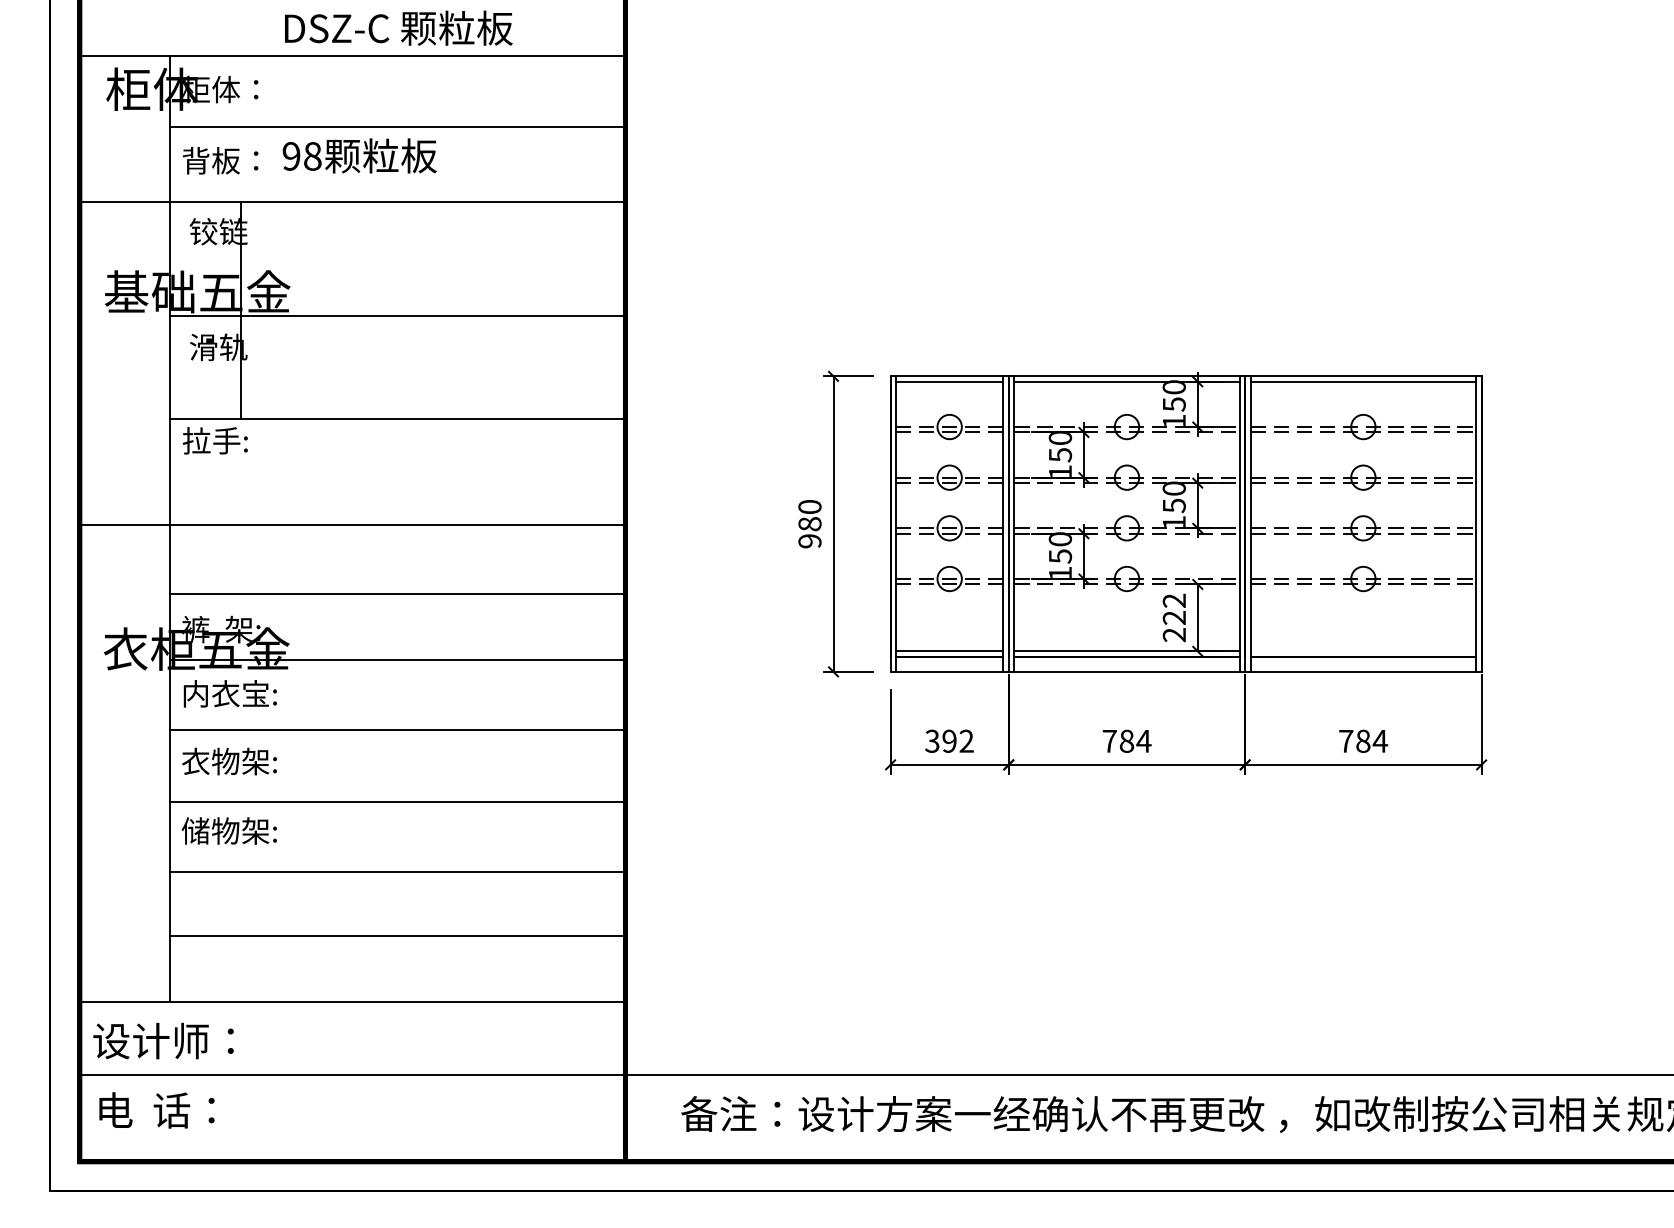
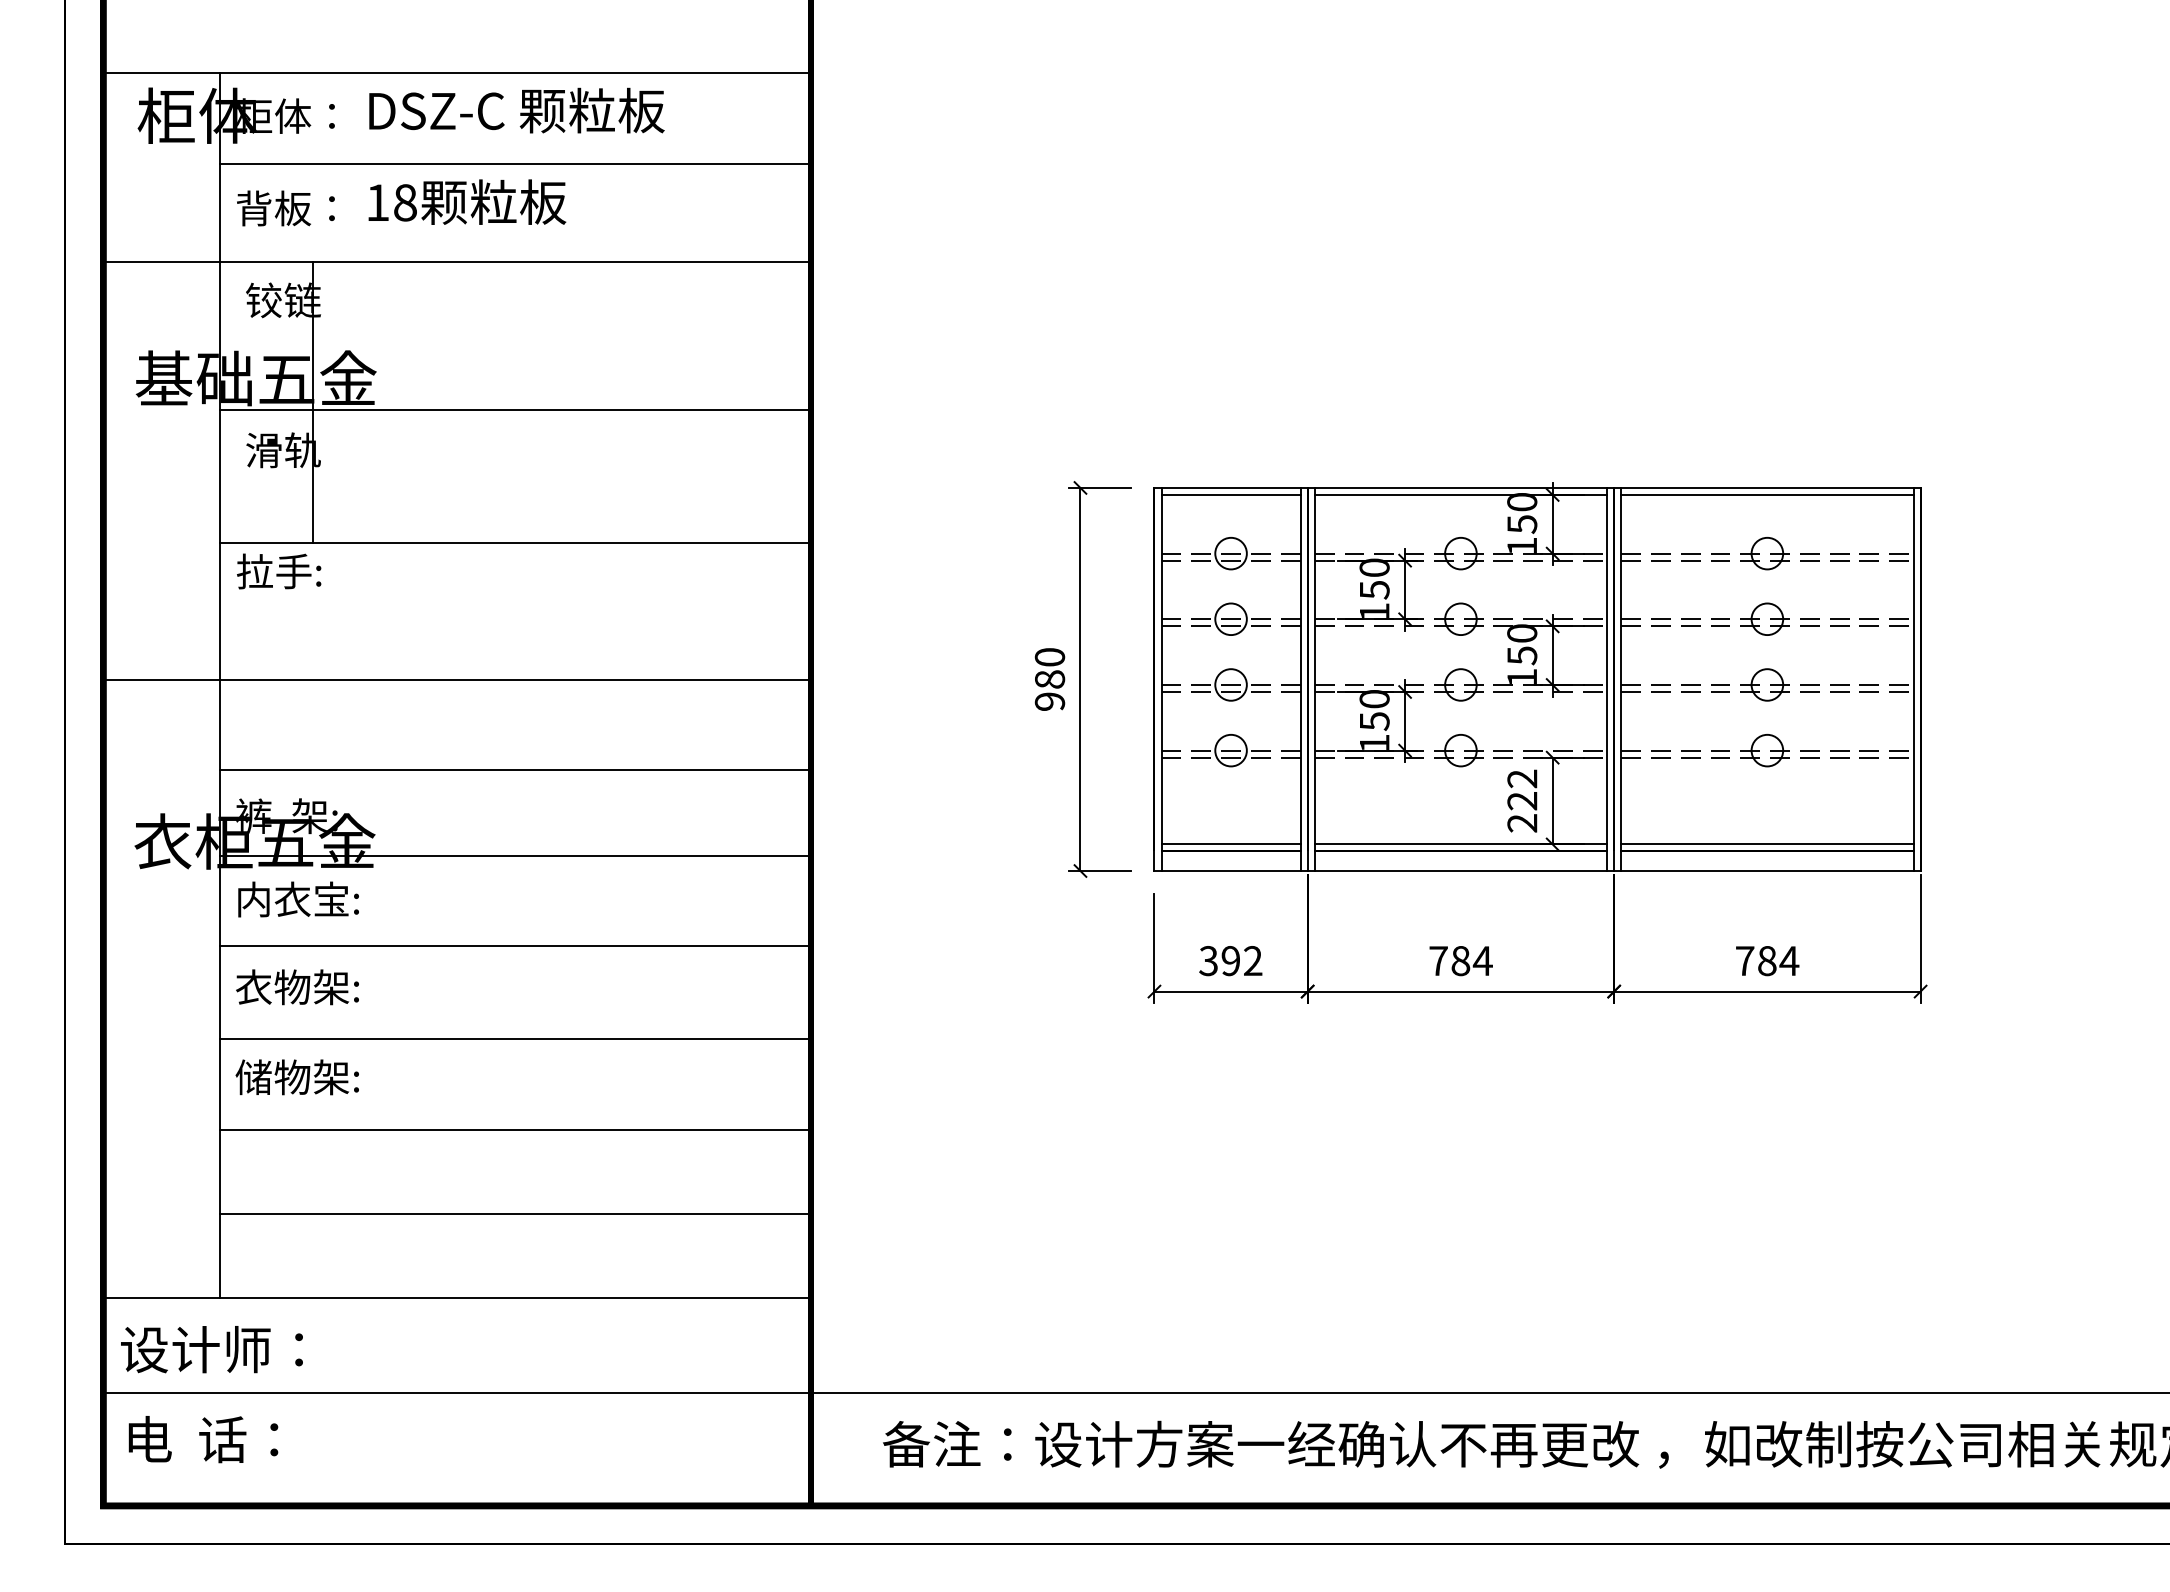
text: (398, 28) -> (516, 110), moved
text: (291, 156) -> (377, 202), 98 -> 18
line: (1363, 651) -> (1767, 844), added

